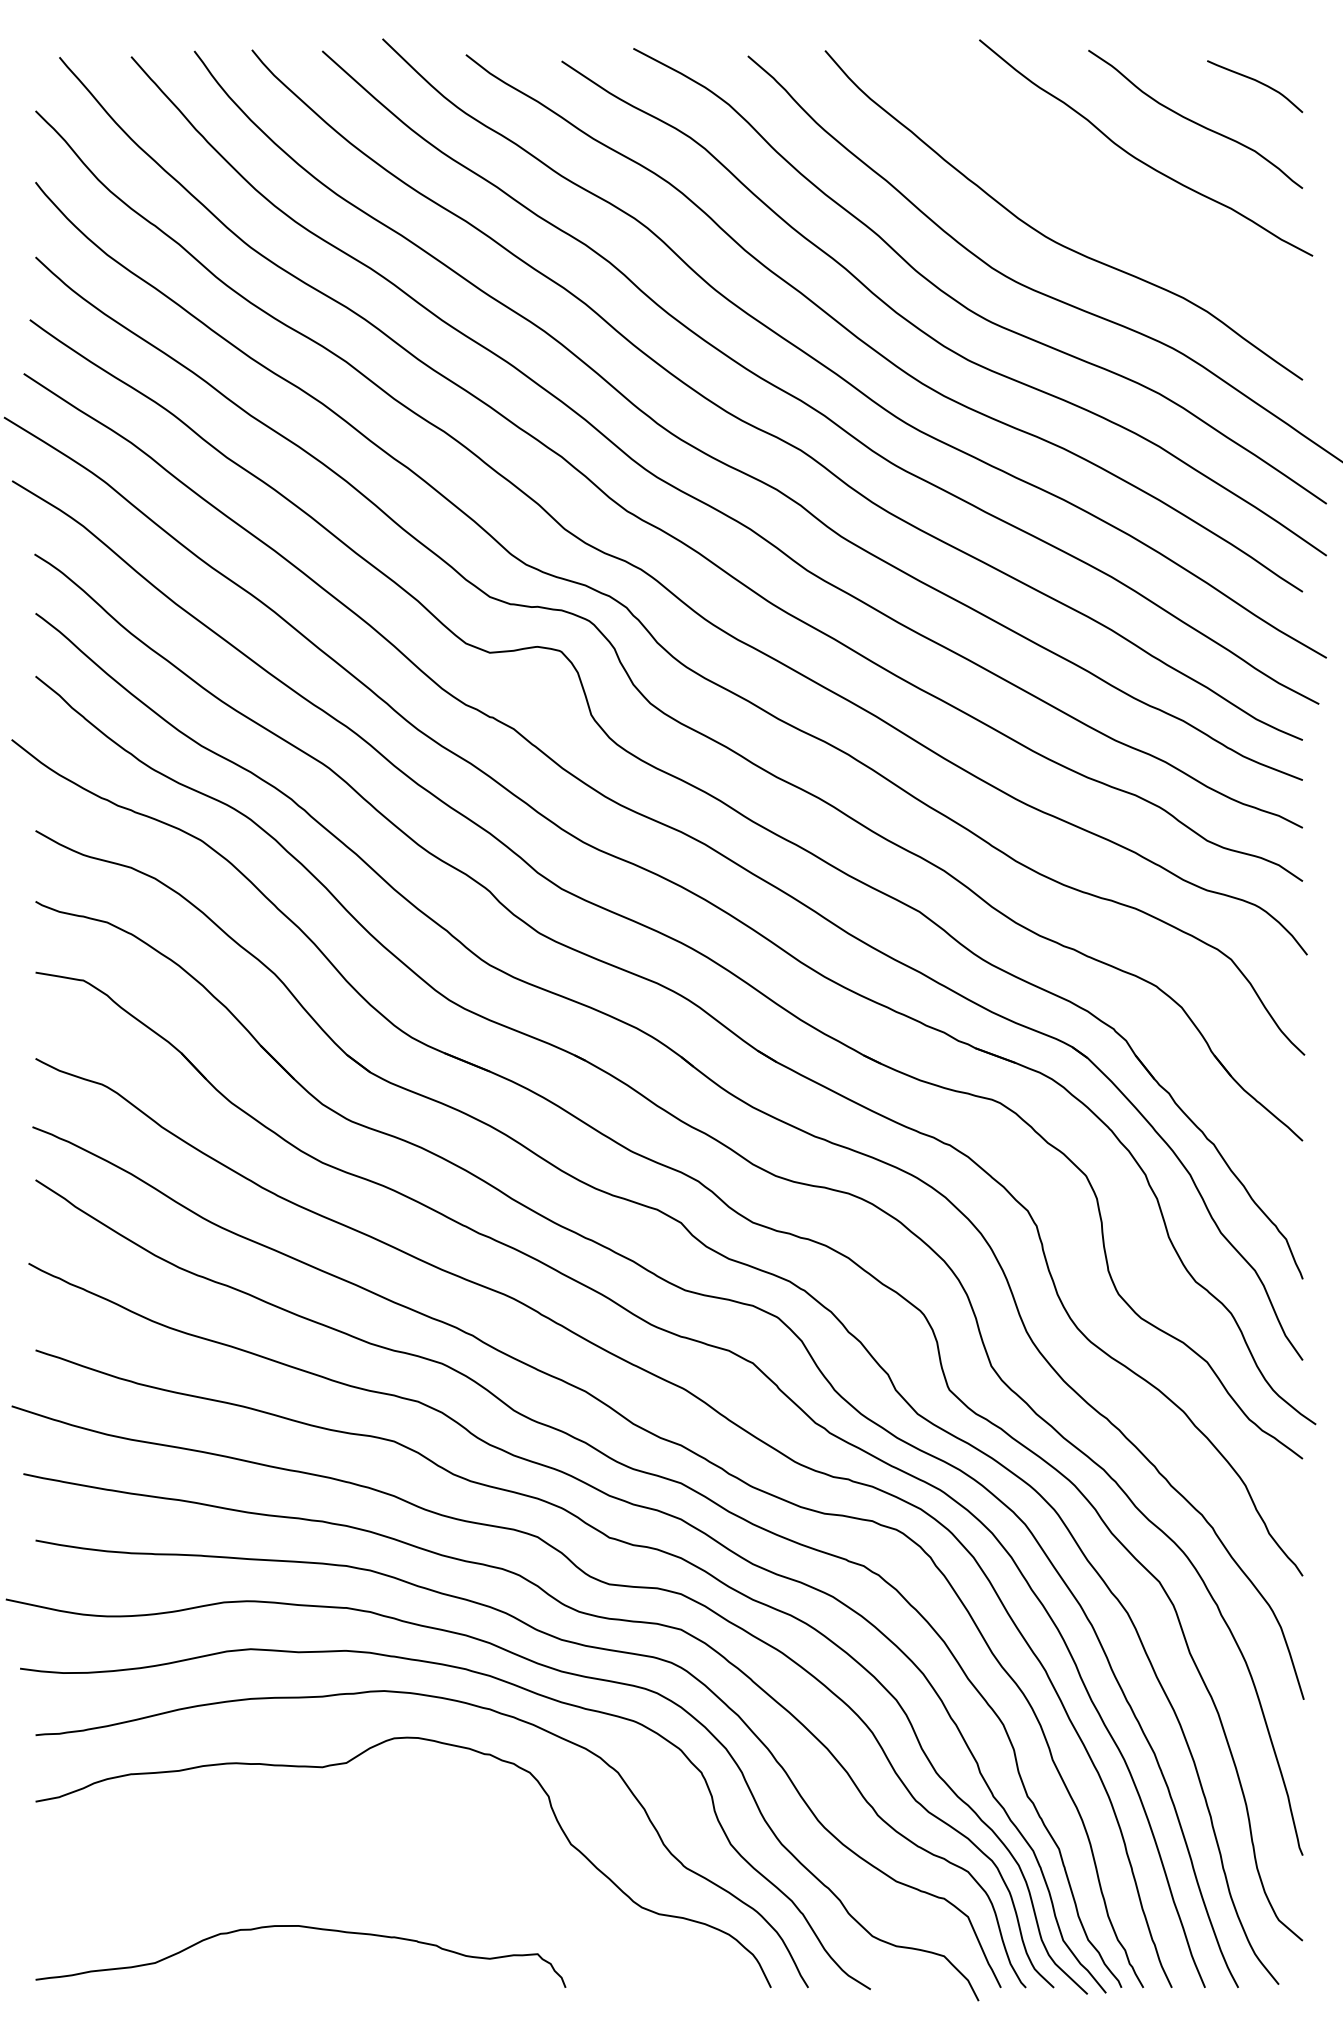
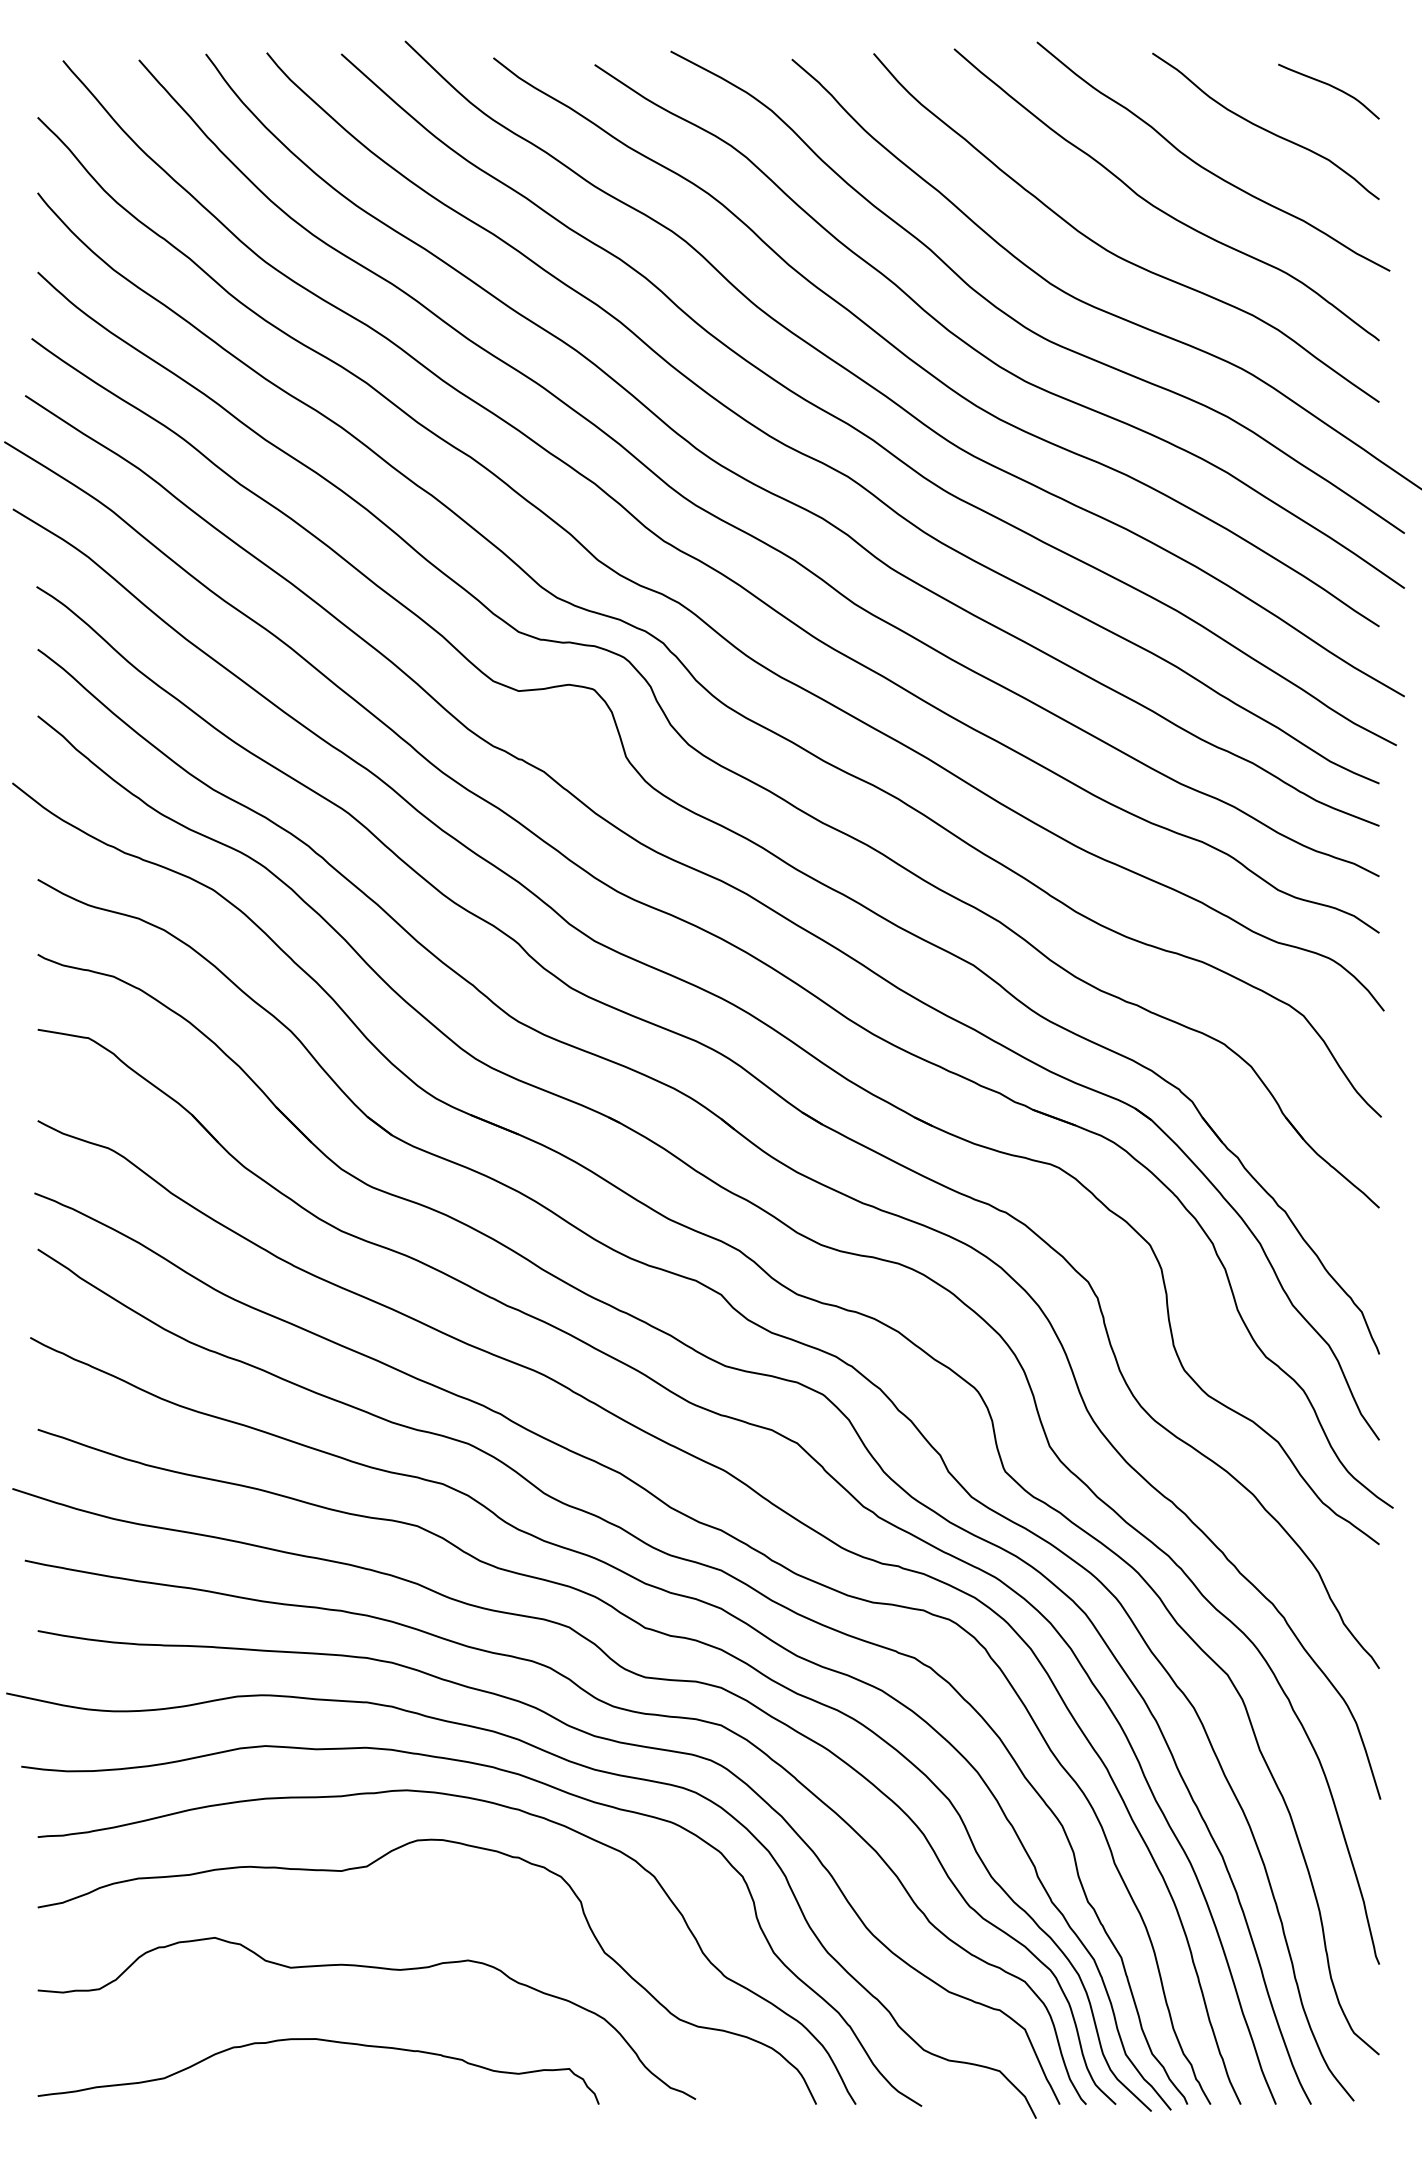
curve: (1094, 196) -> (1158, 207), added
curve: (351, 1859) -> (372, 1968), added

